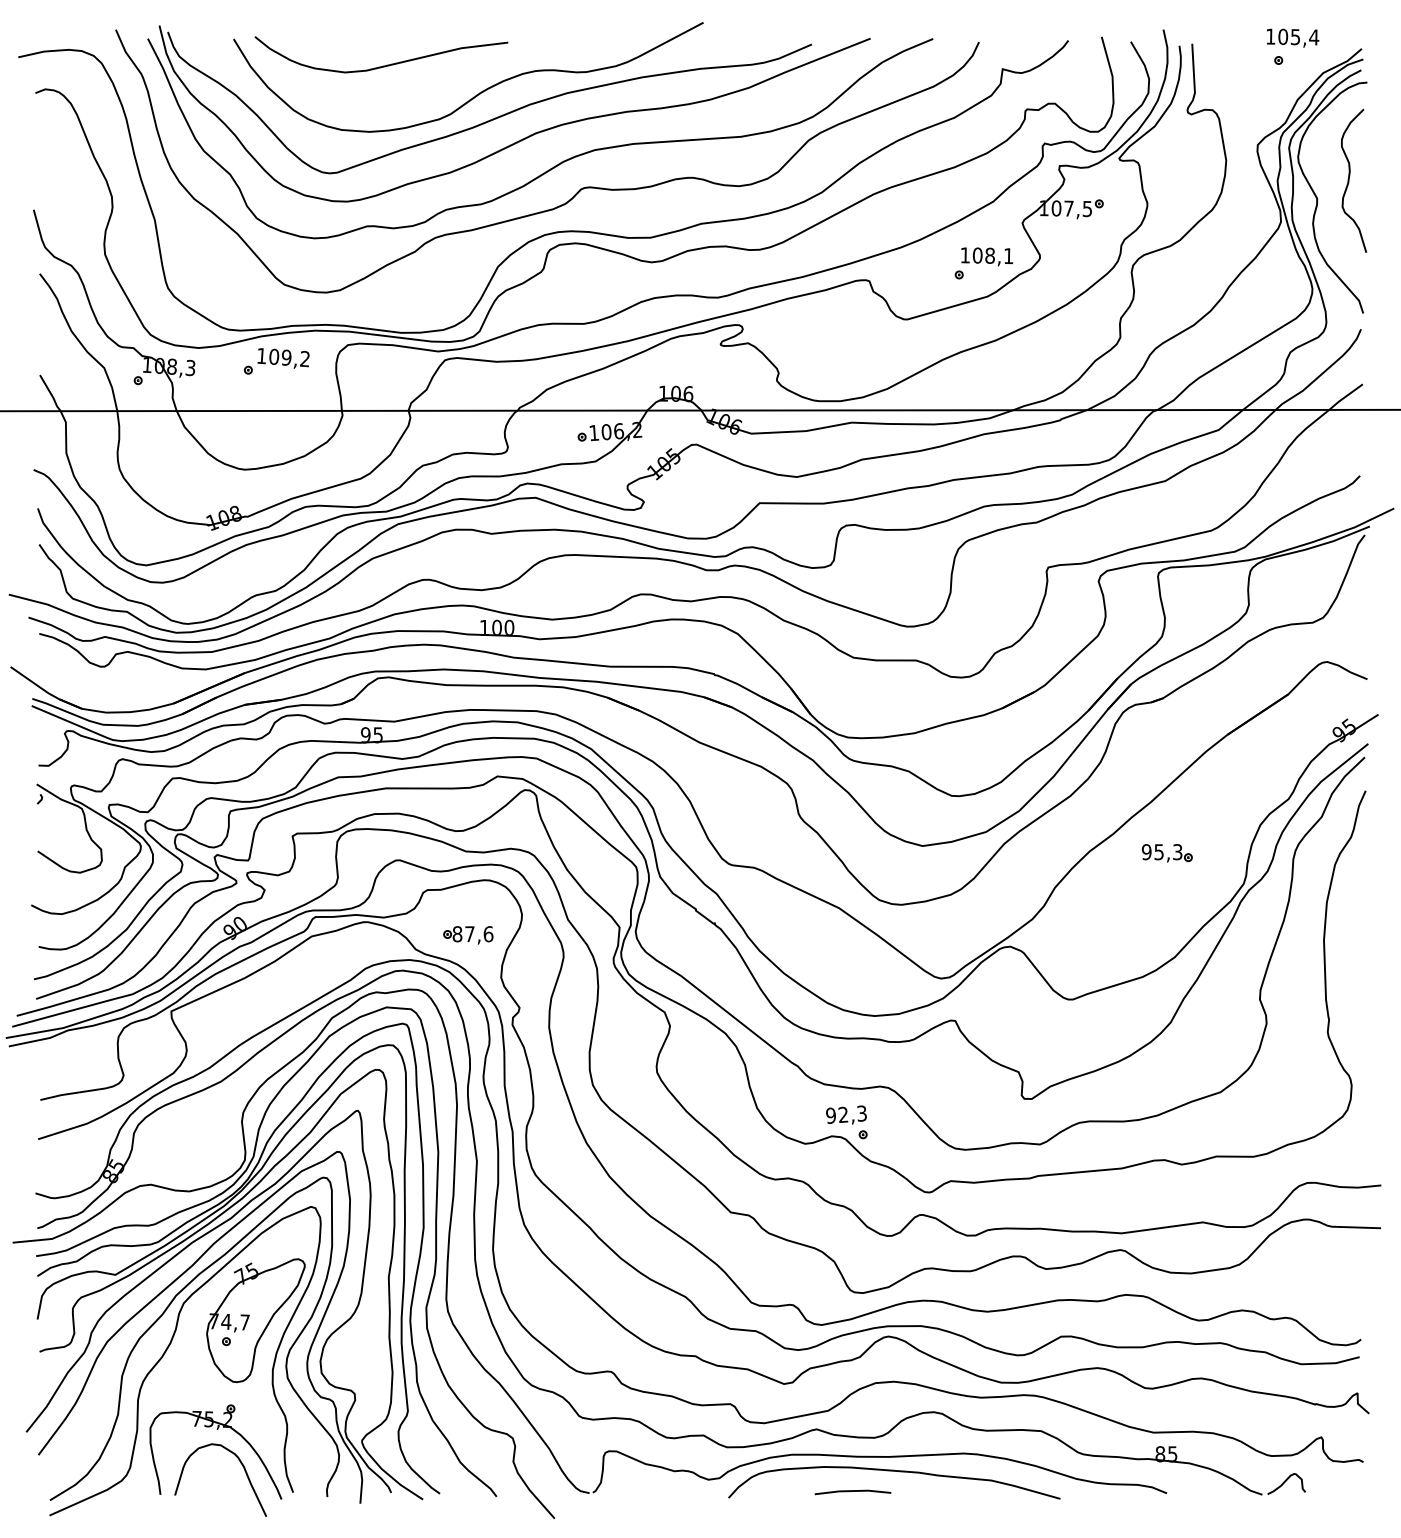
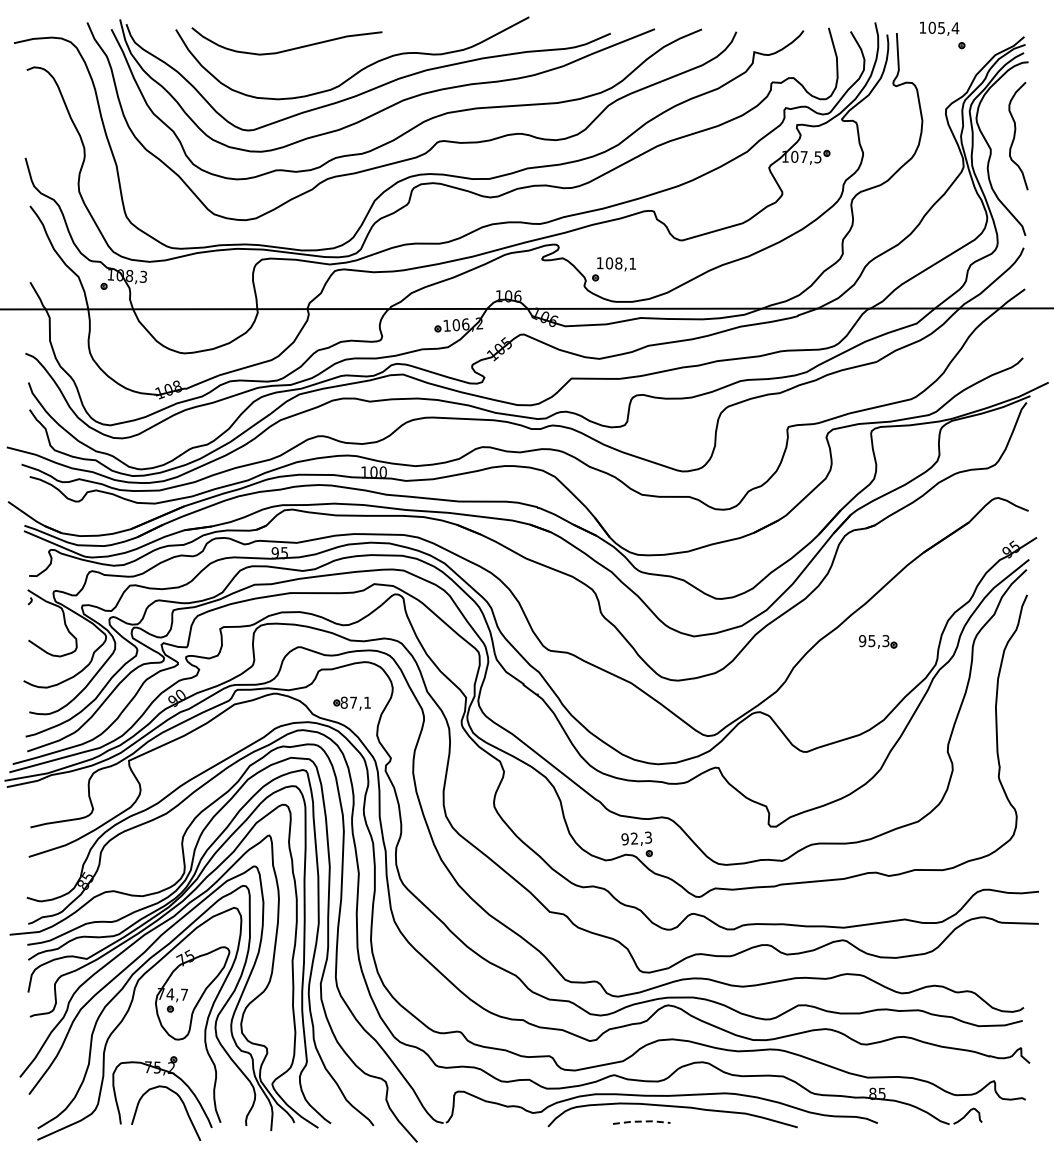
text: (1292, 37) -> (939, 28), moved
part: (983, 263) -> (613, 269), moved
part: (275, 362) -> (207, 272), removed
text: (488, 933) -> (367, 702), 87,6 -> 87,1
line: (854, 1490) -> (642, 1121), solid -> dashed

